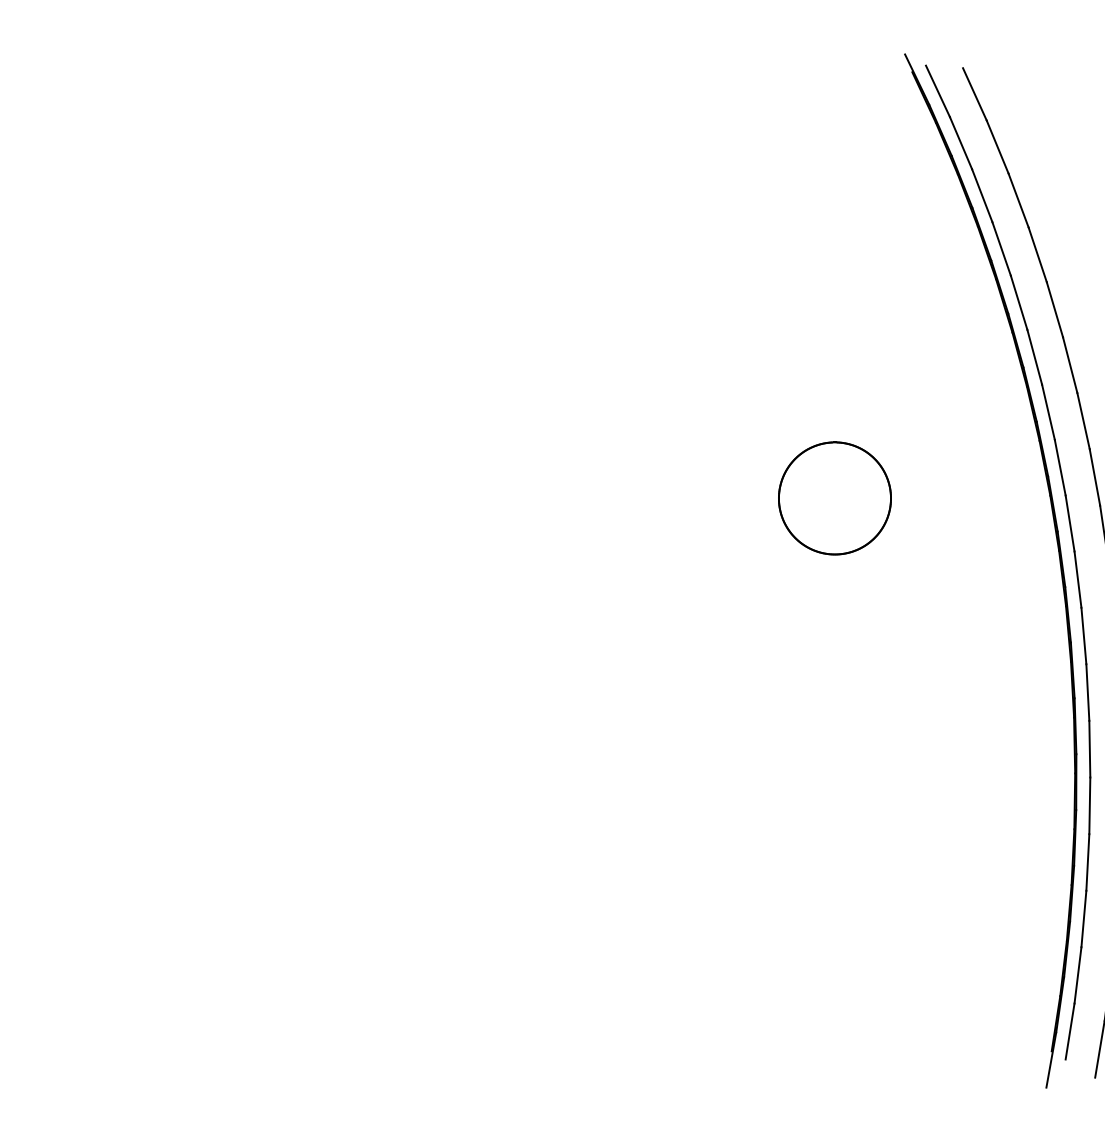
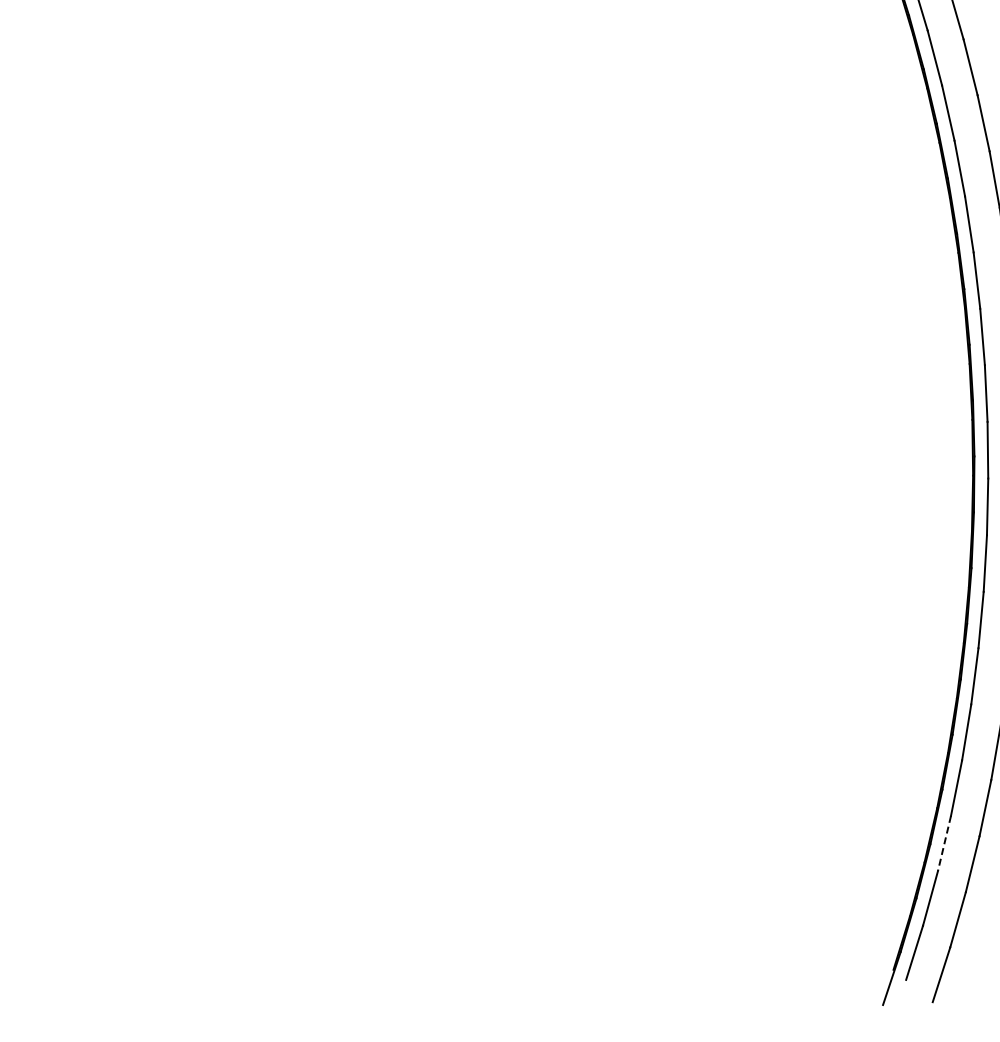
part: (834, 498) -> (758, 391), removed
line: (1083, 919) -> (944, 843), solid -> dashed

